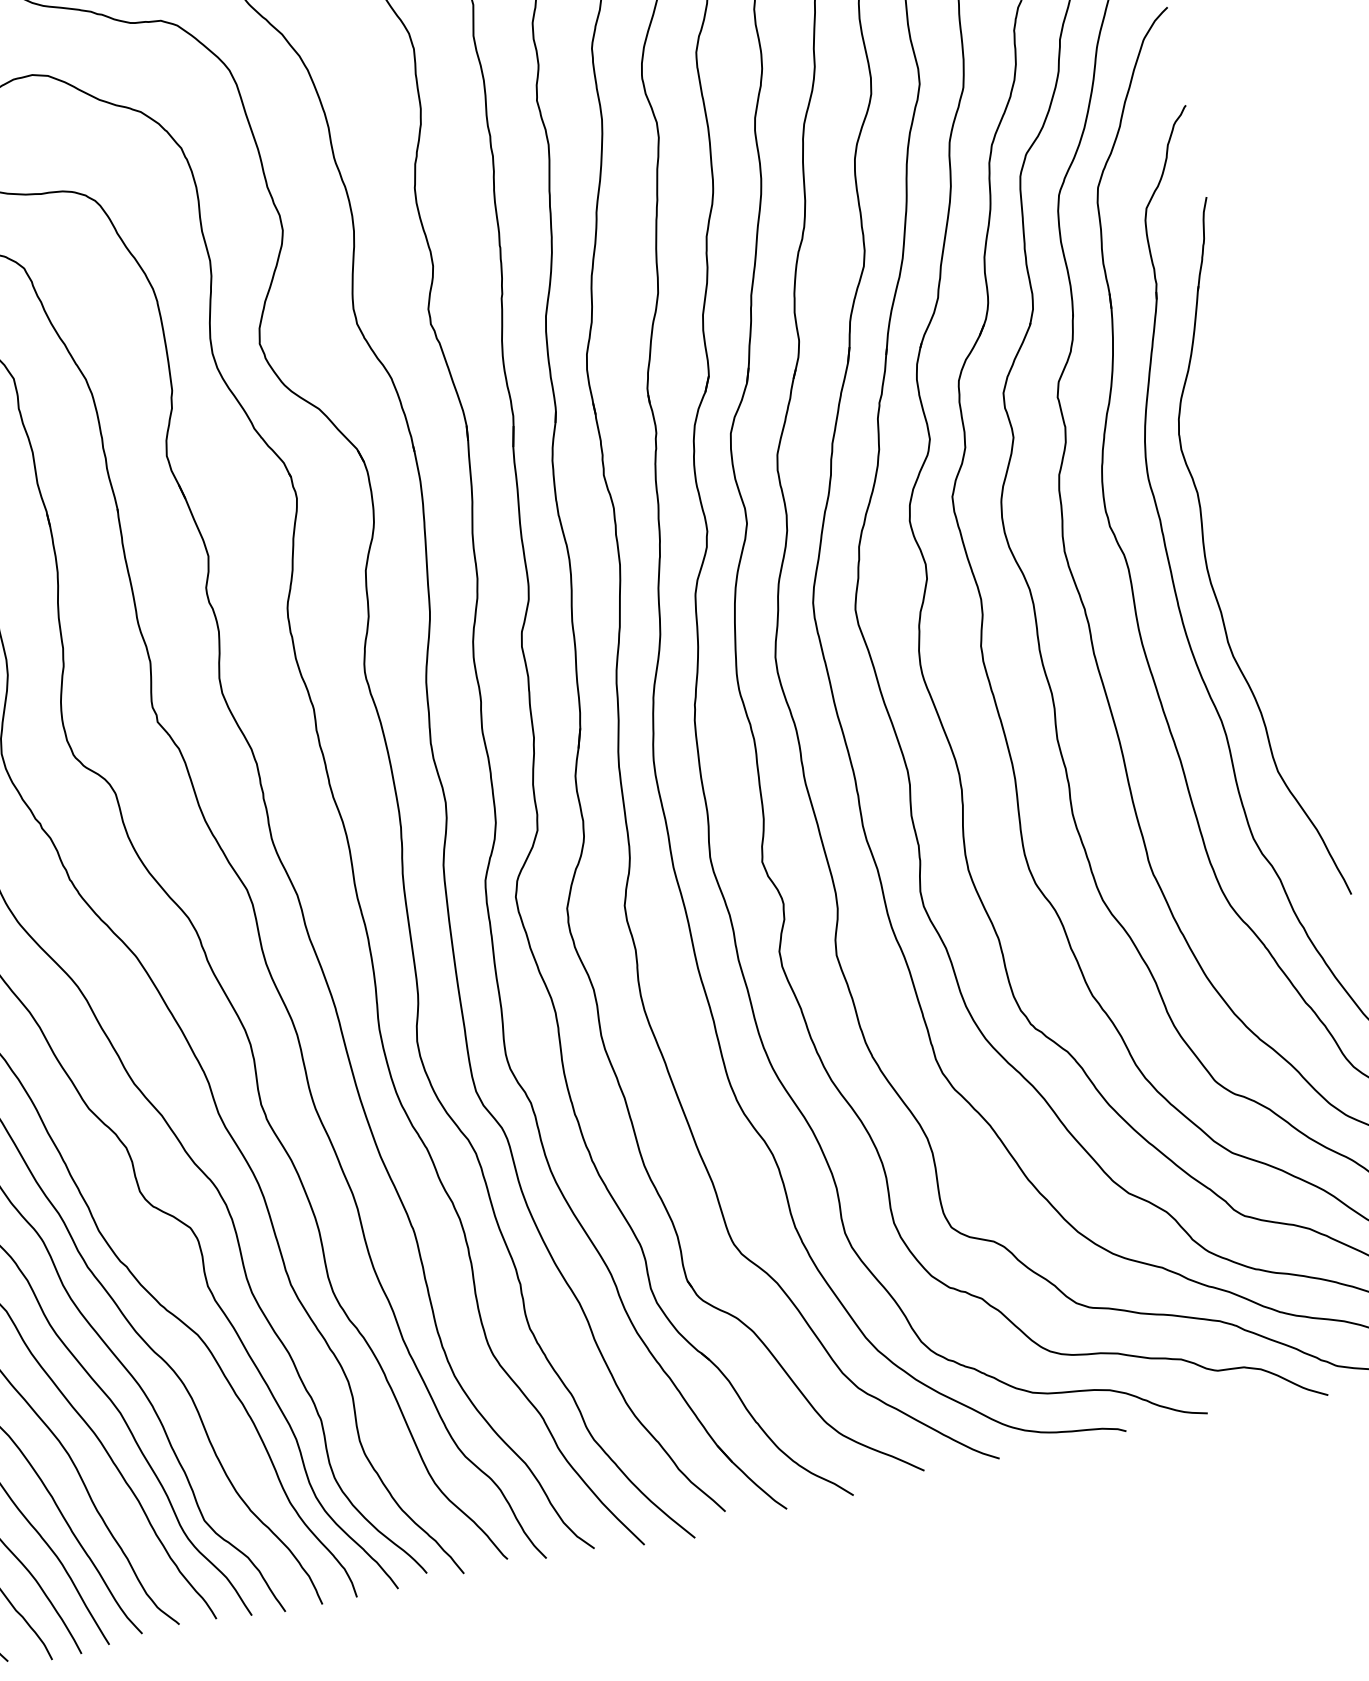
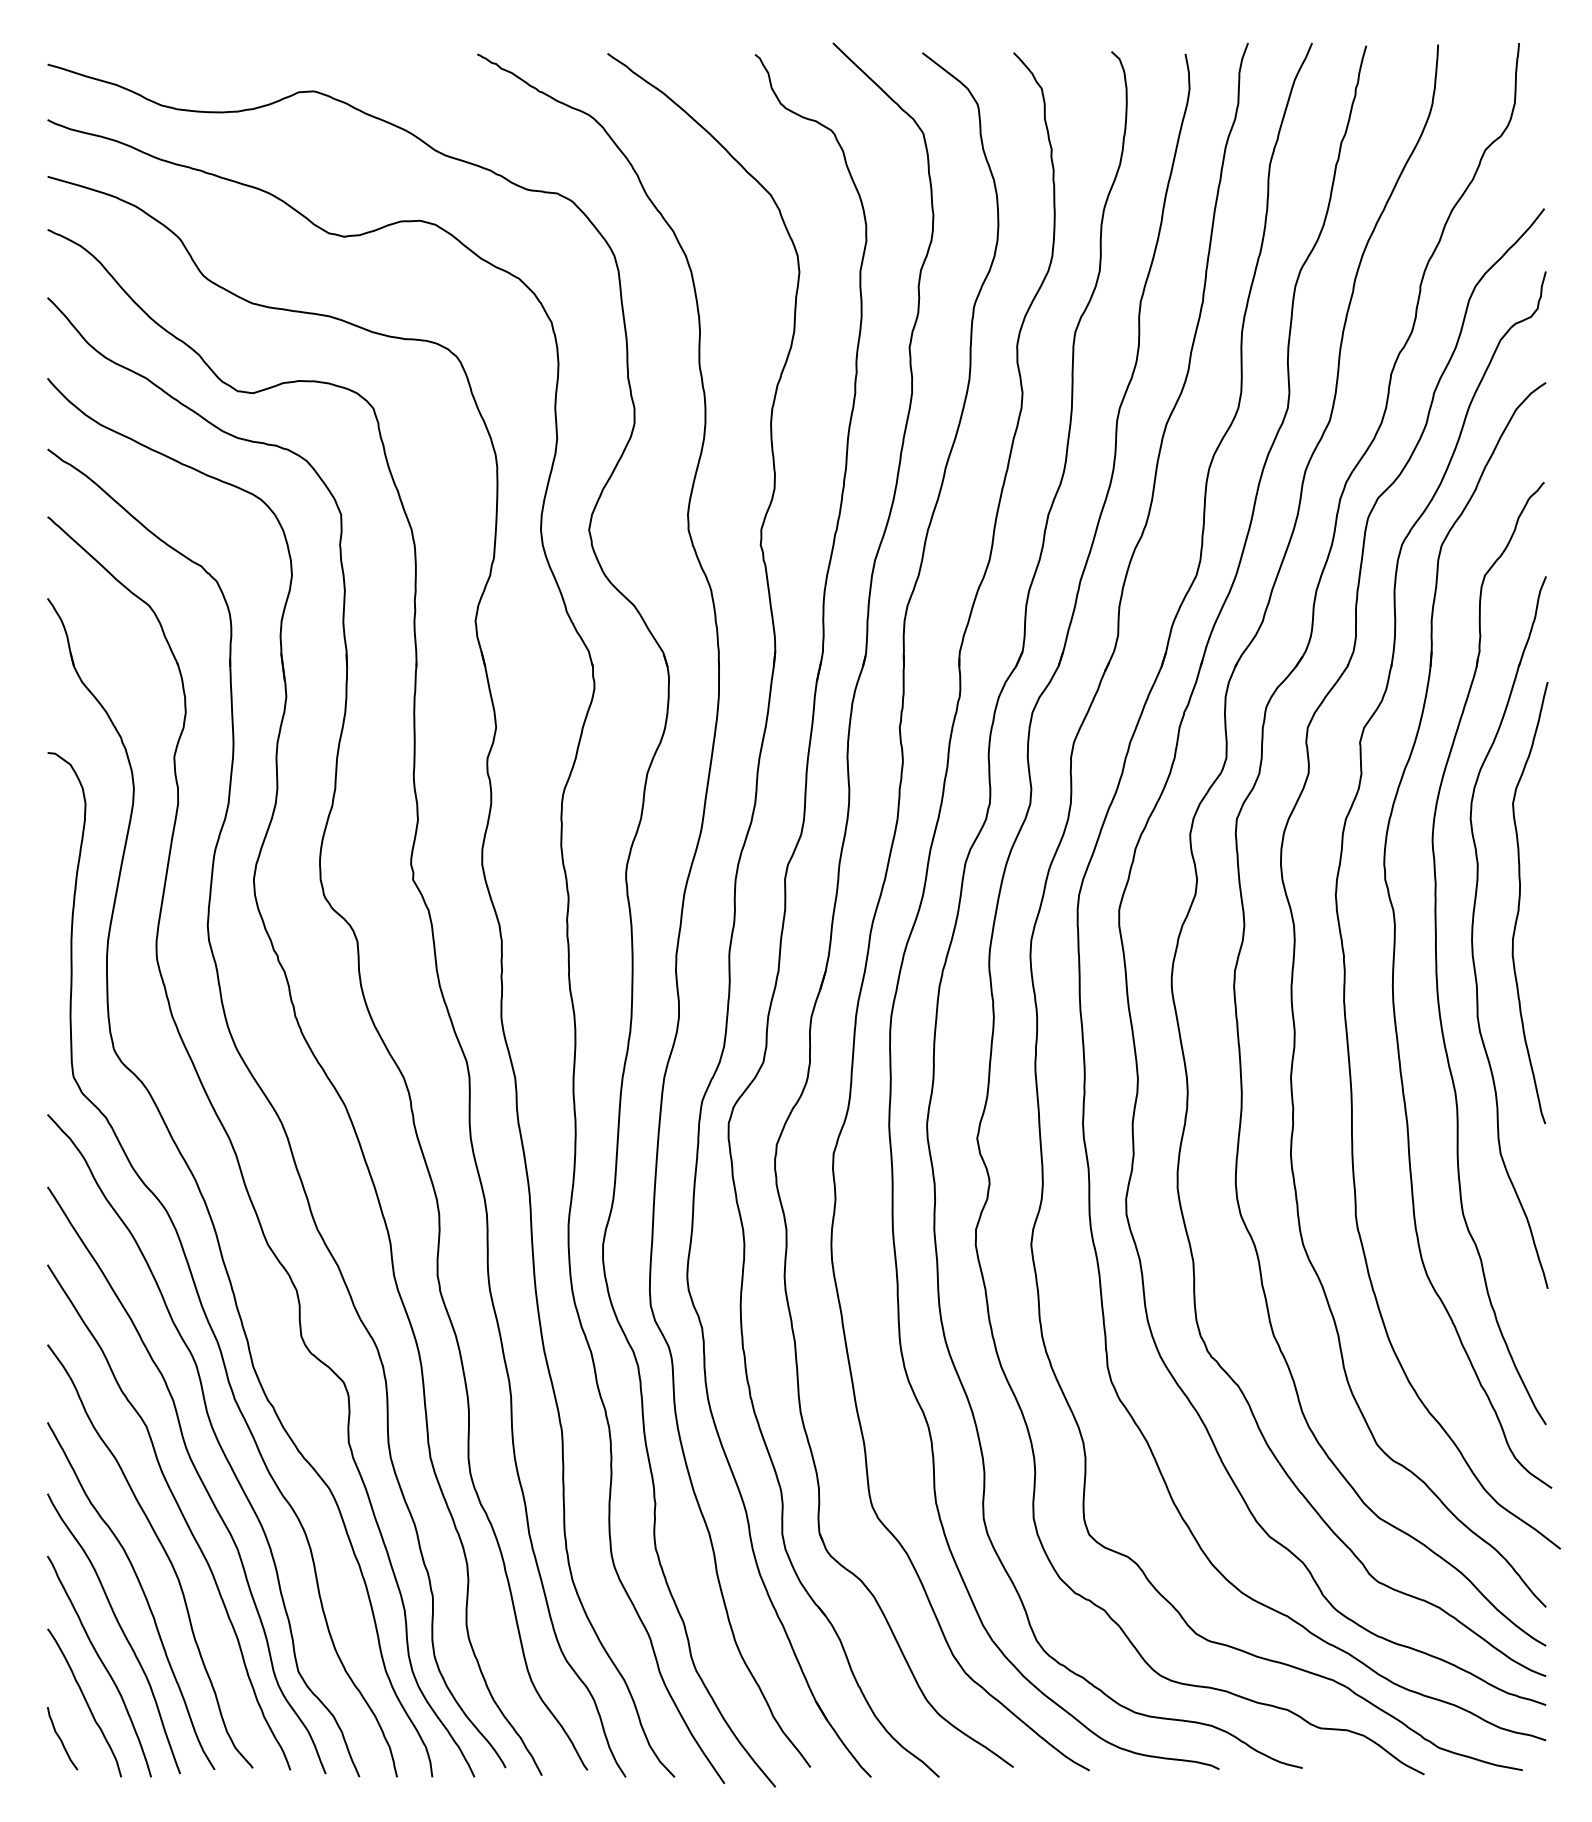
curve: (1247, 521) -> (1520, 902), added

